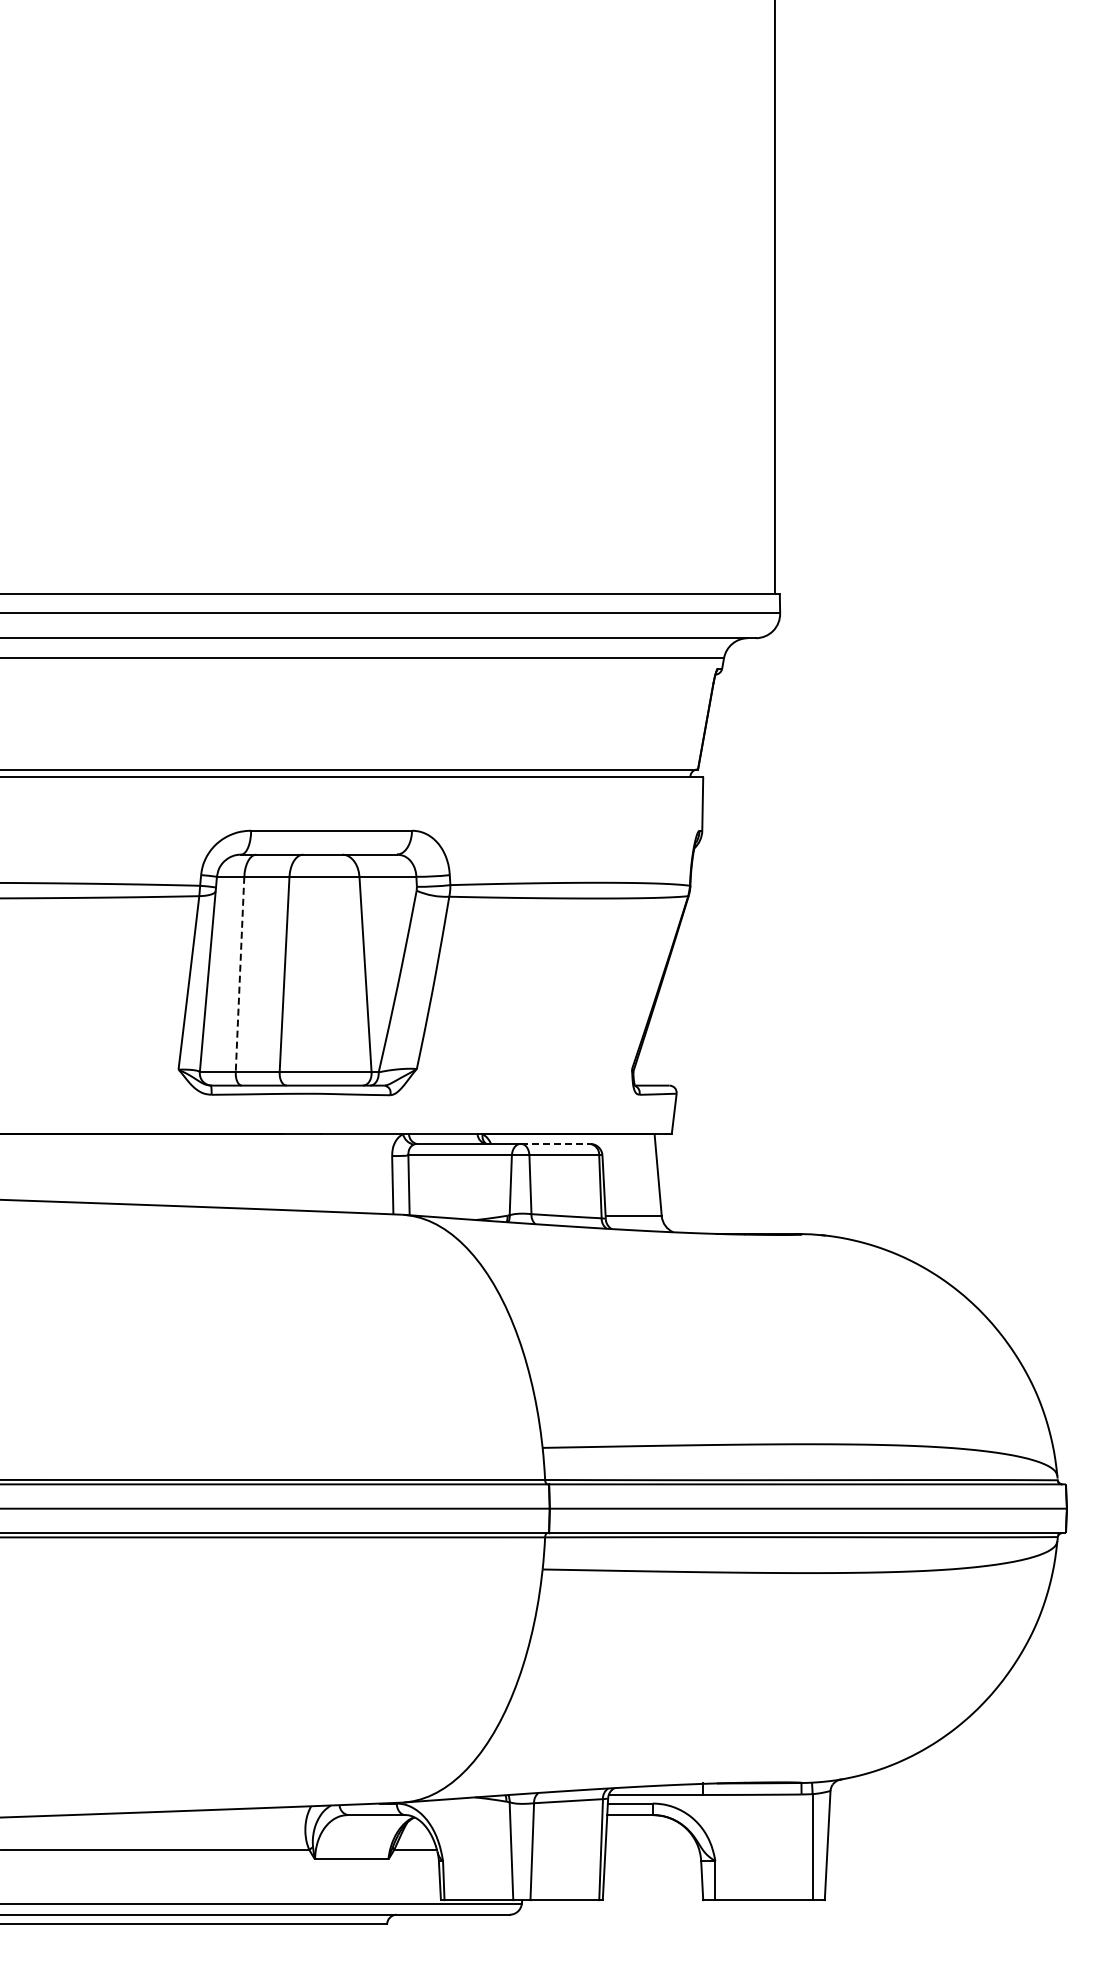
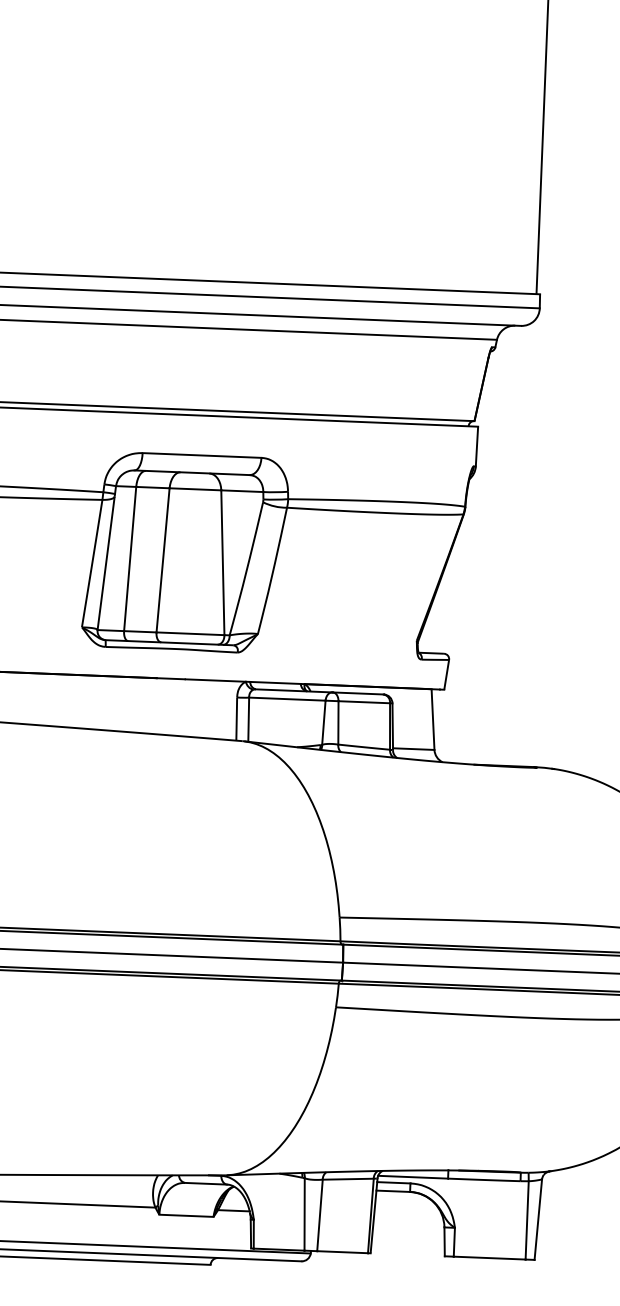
line: (240, 974) -> (130, 558), dashed -> solid
line: (556, 1143) -> (358, 693), dashed -> solid

